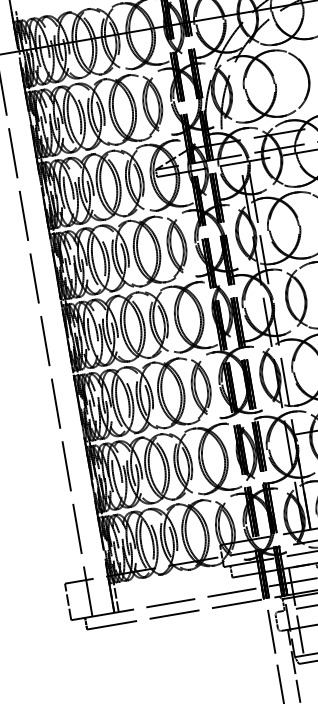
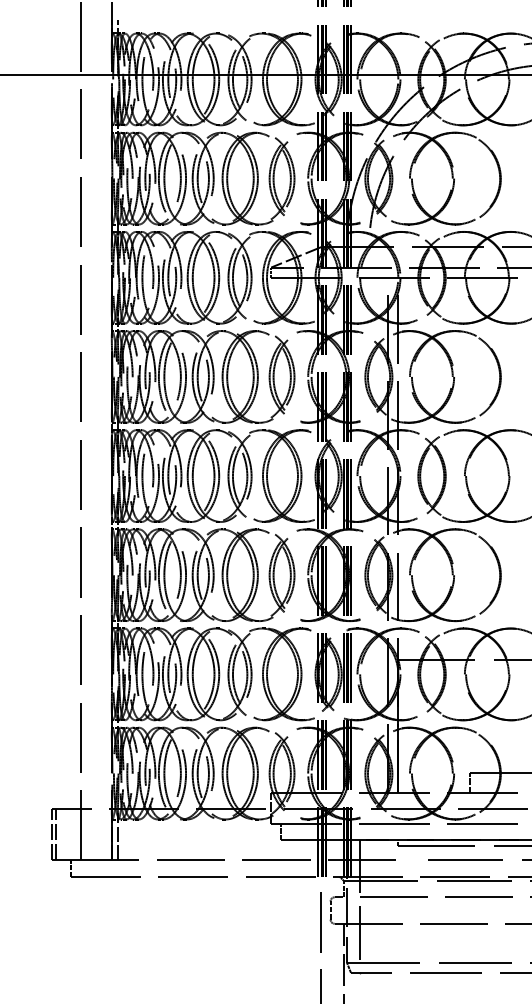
line: (70, 601) -> (55, 834), added

